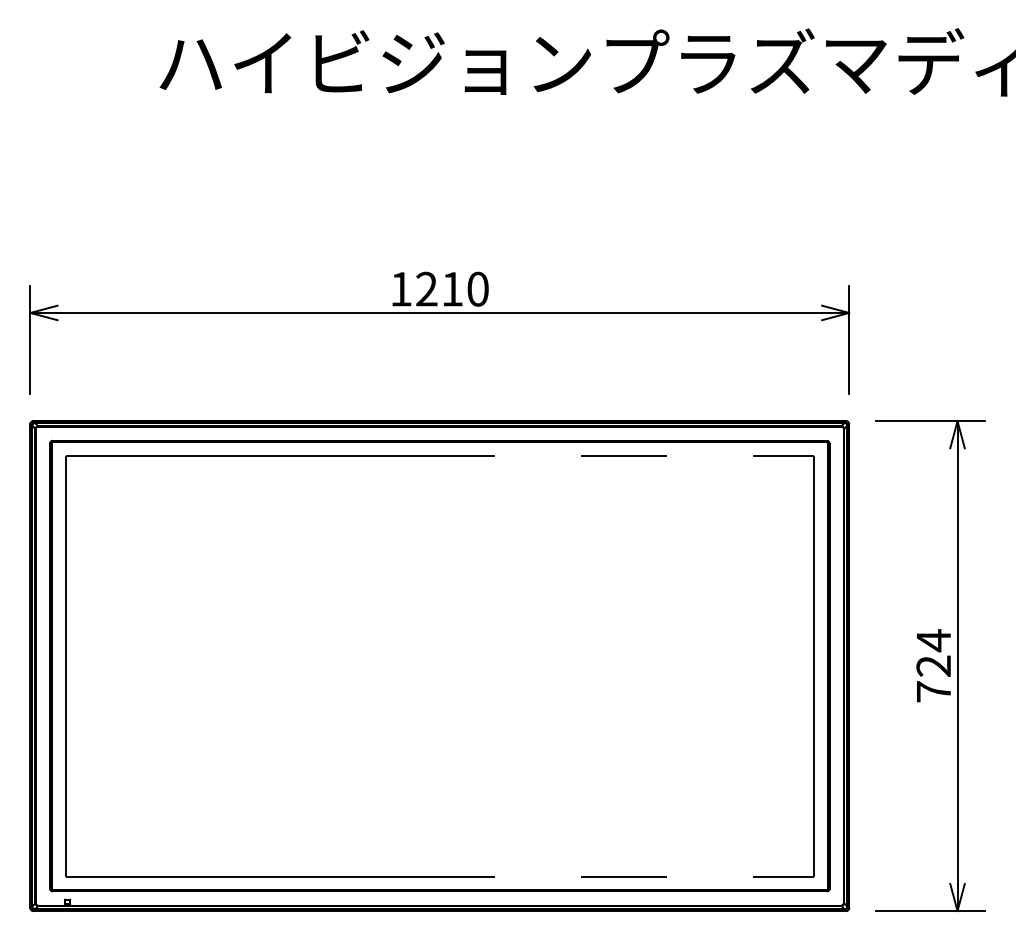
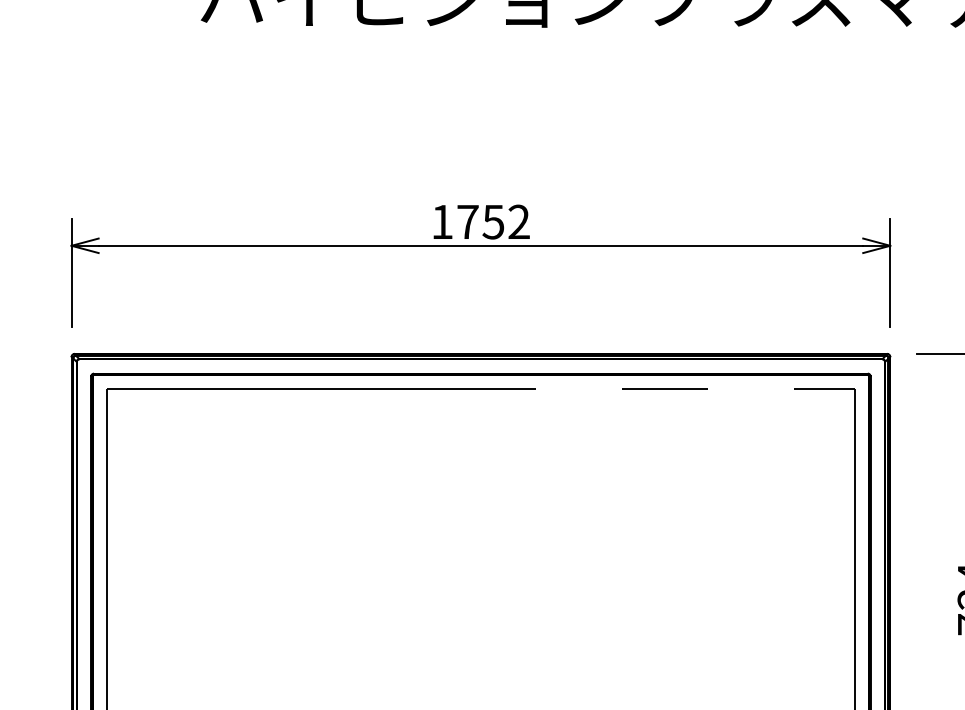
text: (452, 288) -> (493, 221), 1210 -> 1752

